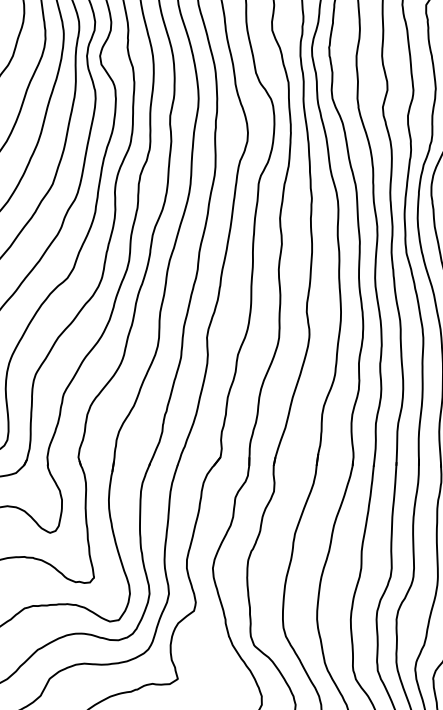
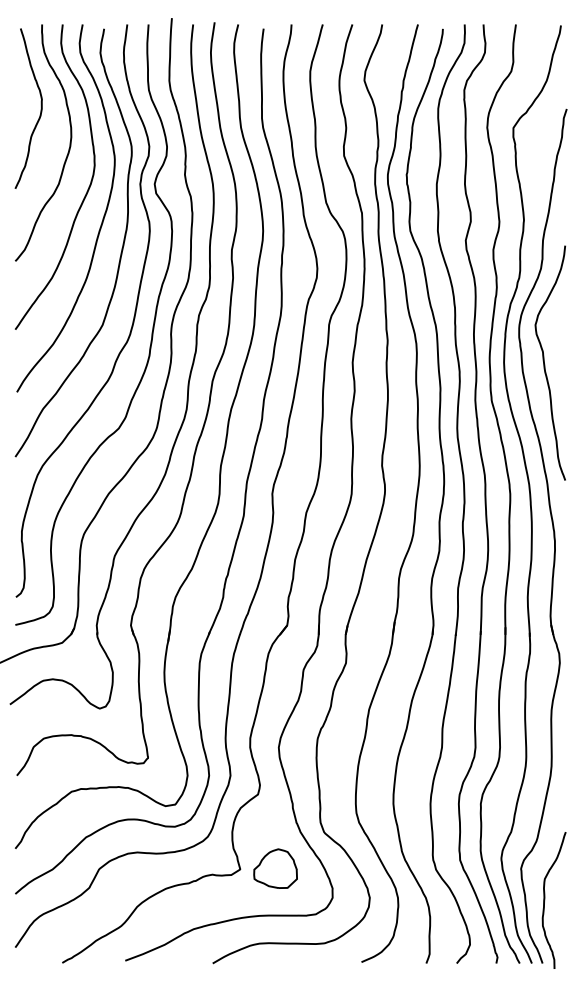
part: (209, 678) -> (275, 868), added

